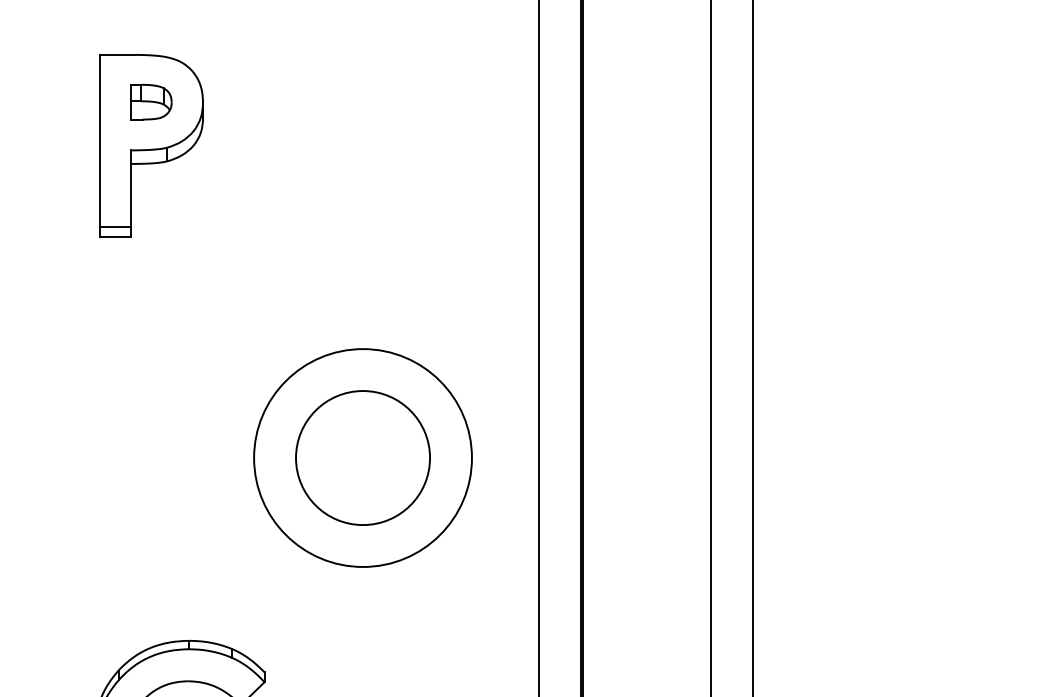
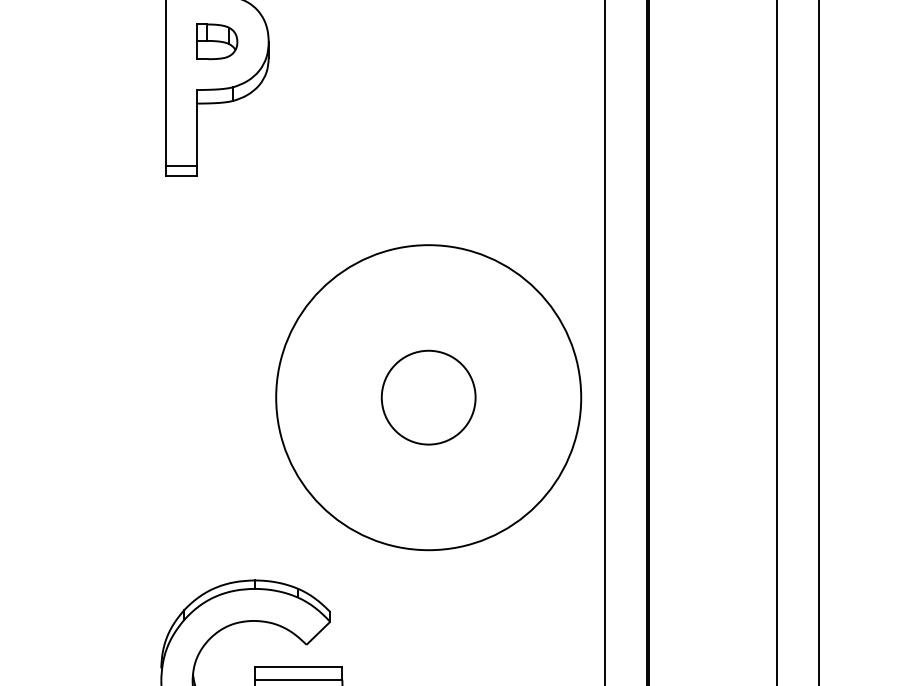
circle: (362, 457) -> (428, 397), size x1.4
circle: (363, 458) -> (429, 398), size x0.7

